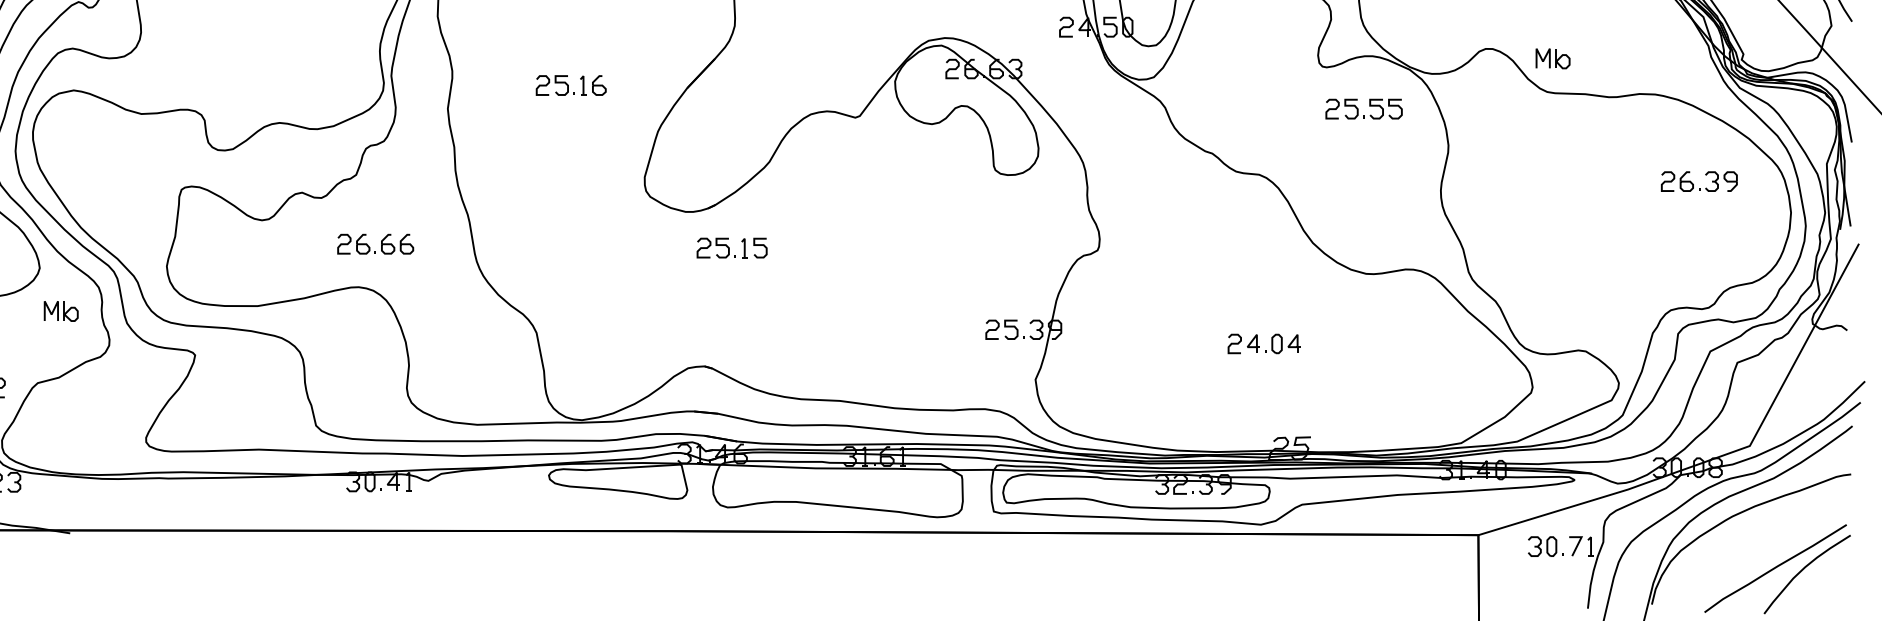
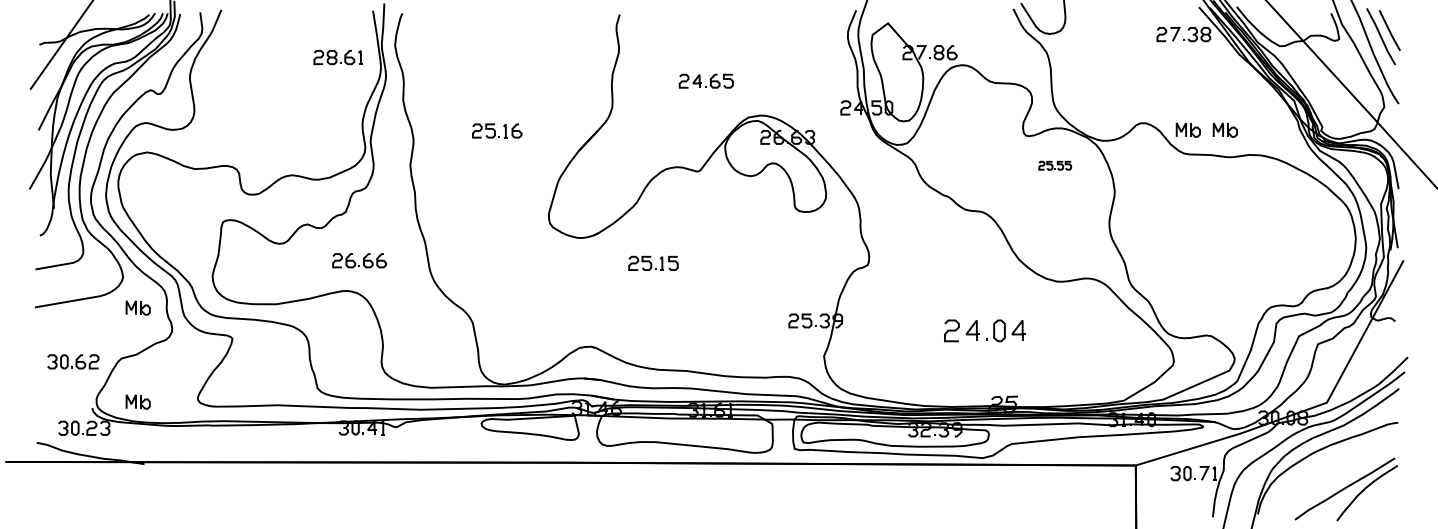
part: (1604, 57) -> (1224, 129), added
part: (571, 84) -> (497, 130), moved
part: (1362, 108) -> (1054, 165), size x0.6
part: (1699, 181) -> (1291, 216), removed
part: (732, 246) -> (653, 262), moved
part: (1263, 343) -> (984, 330), size x1.6
part: (60, 444) -> (137, 401), added

